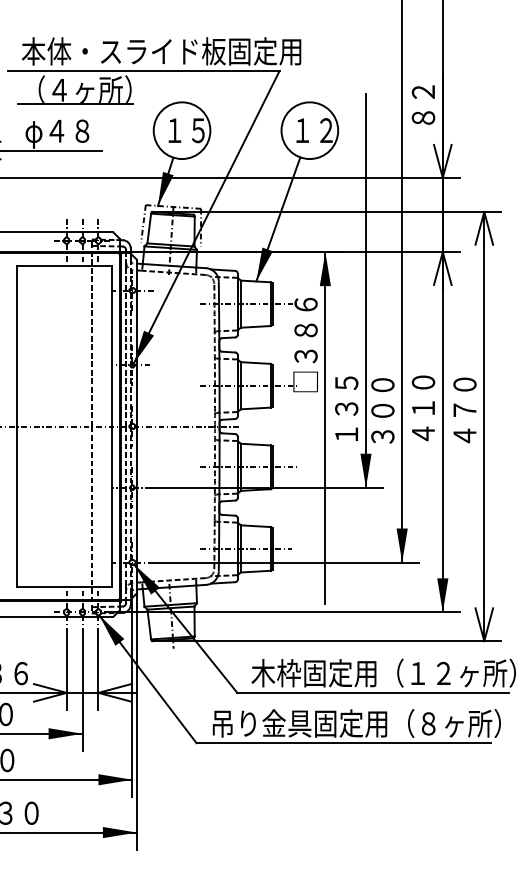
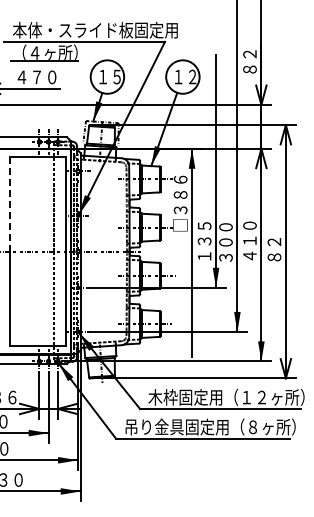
text: (60, 133) -> (35, 78), φ４８ -> ４７０
line: (17, 344) -> (10, 203), solid -> dashed
text: (465, 409) -> (274, 241), ４７０ -> ８２

